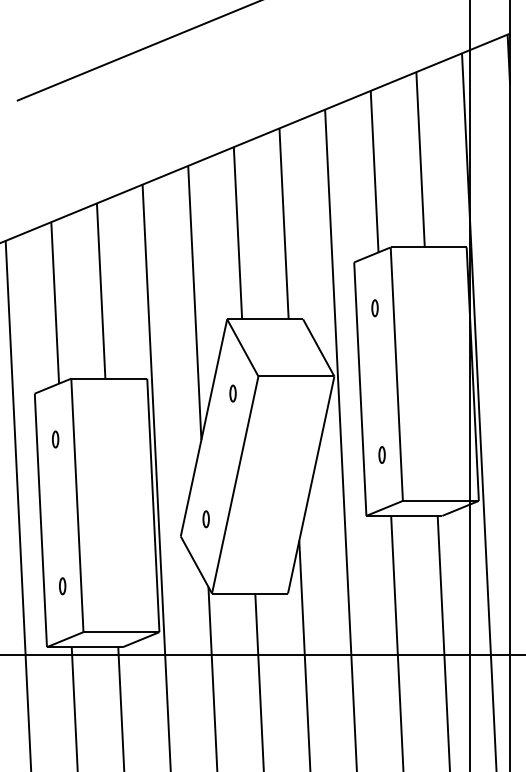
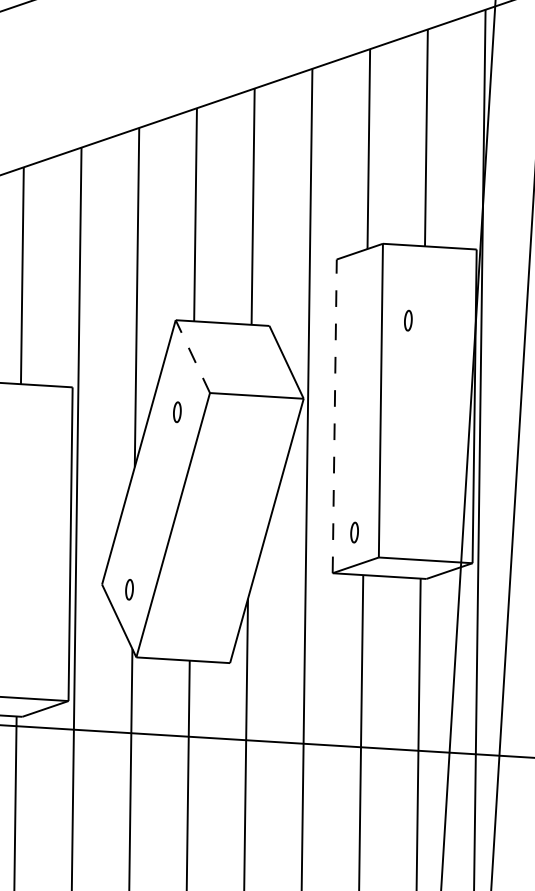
part: (374, 308) -> (407, 320), moved
line: (242, 347) -> (192, 356), solid -> dashed
line: (360, 389) -> (334, 416), solid -> dashed
part: (381, 454) -> (353, 531), moved
part: (205, 519) -> (128, 589), moved

